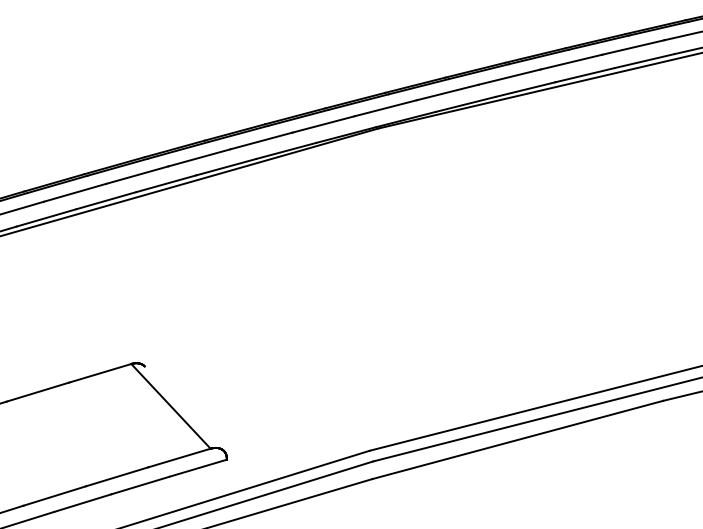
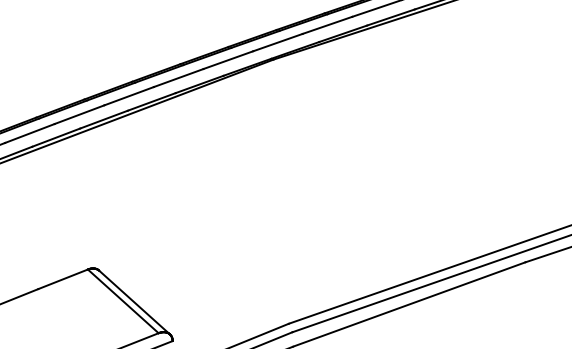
line: (184, 408) -> (134, 302), added

